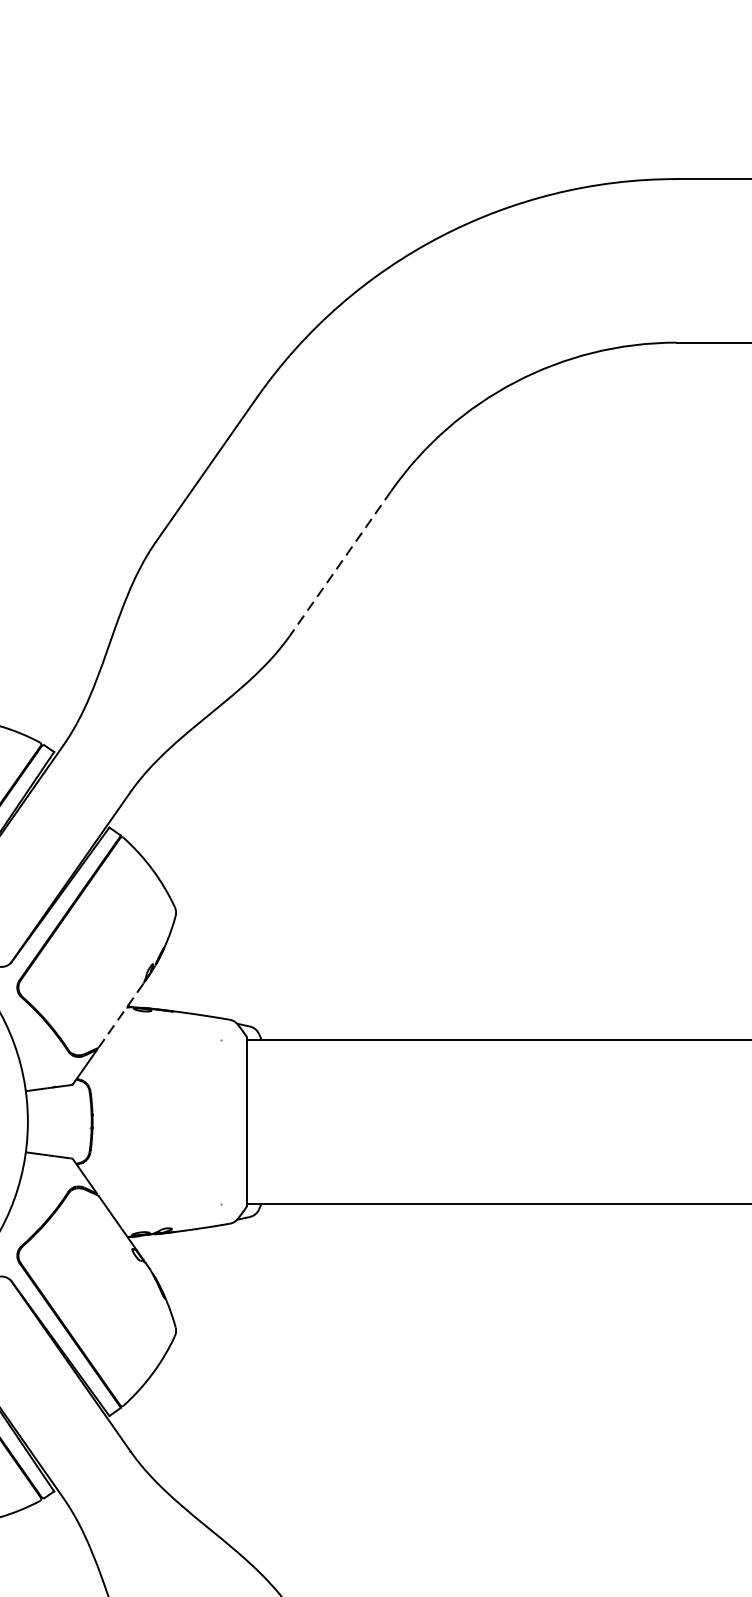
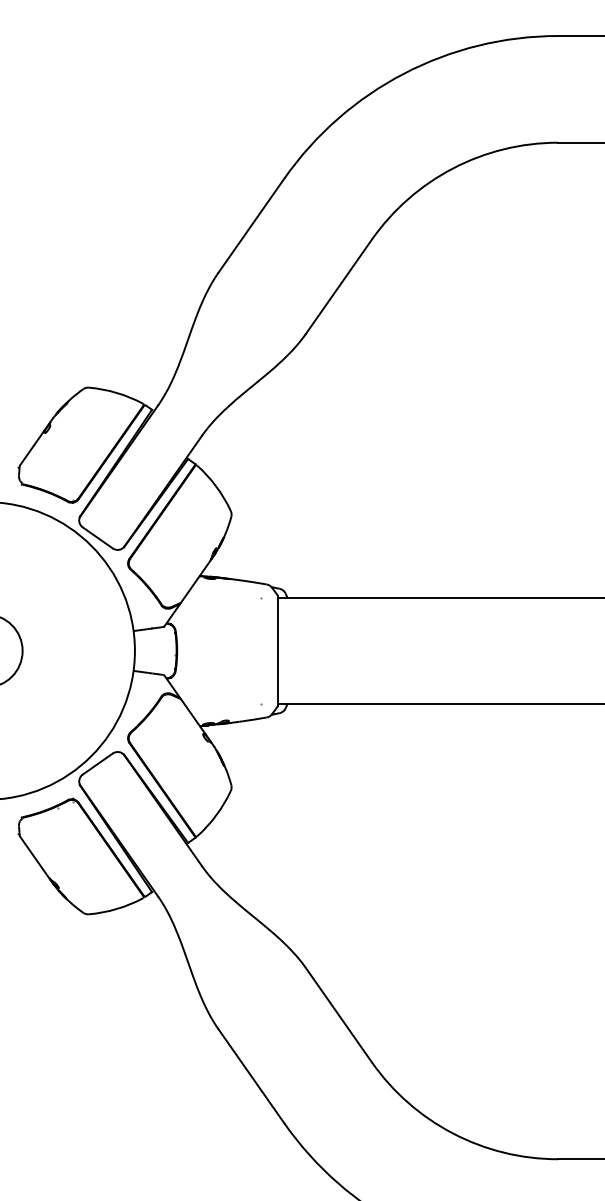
line: (339, 563) -> (338, 286), dashed -> solid
line: (120, 1016) -> (195, 582), dashed -> solid

